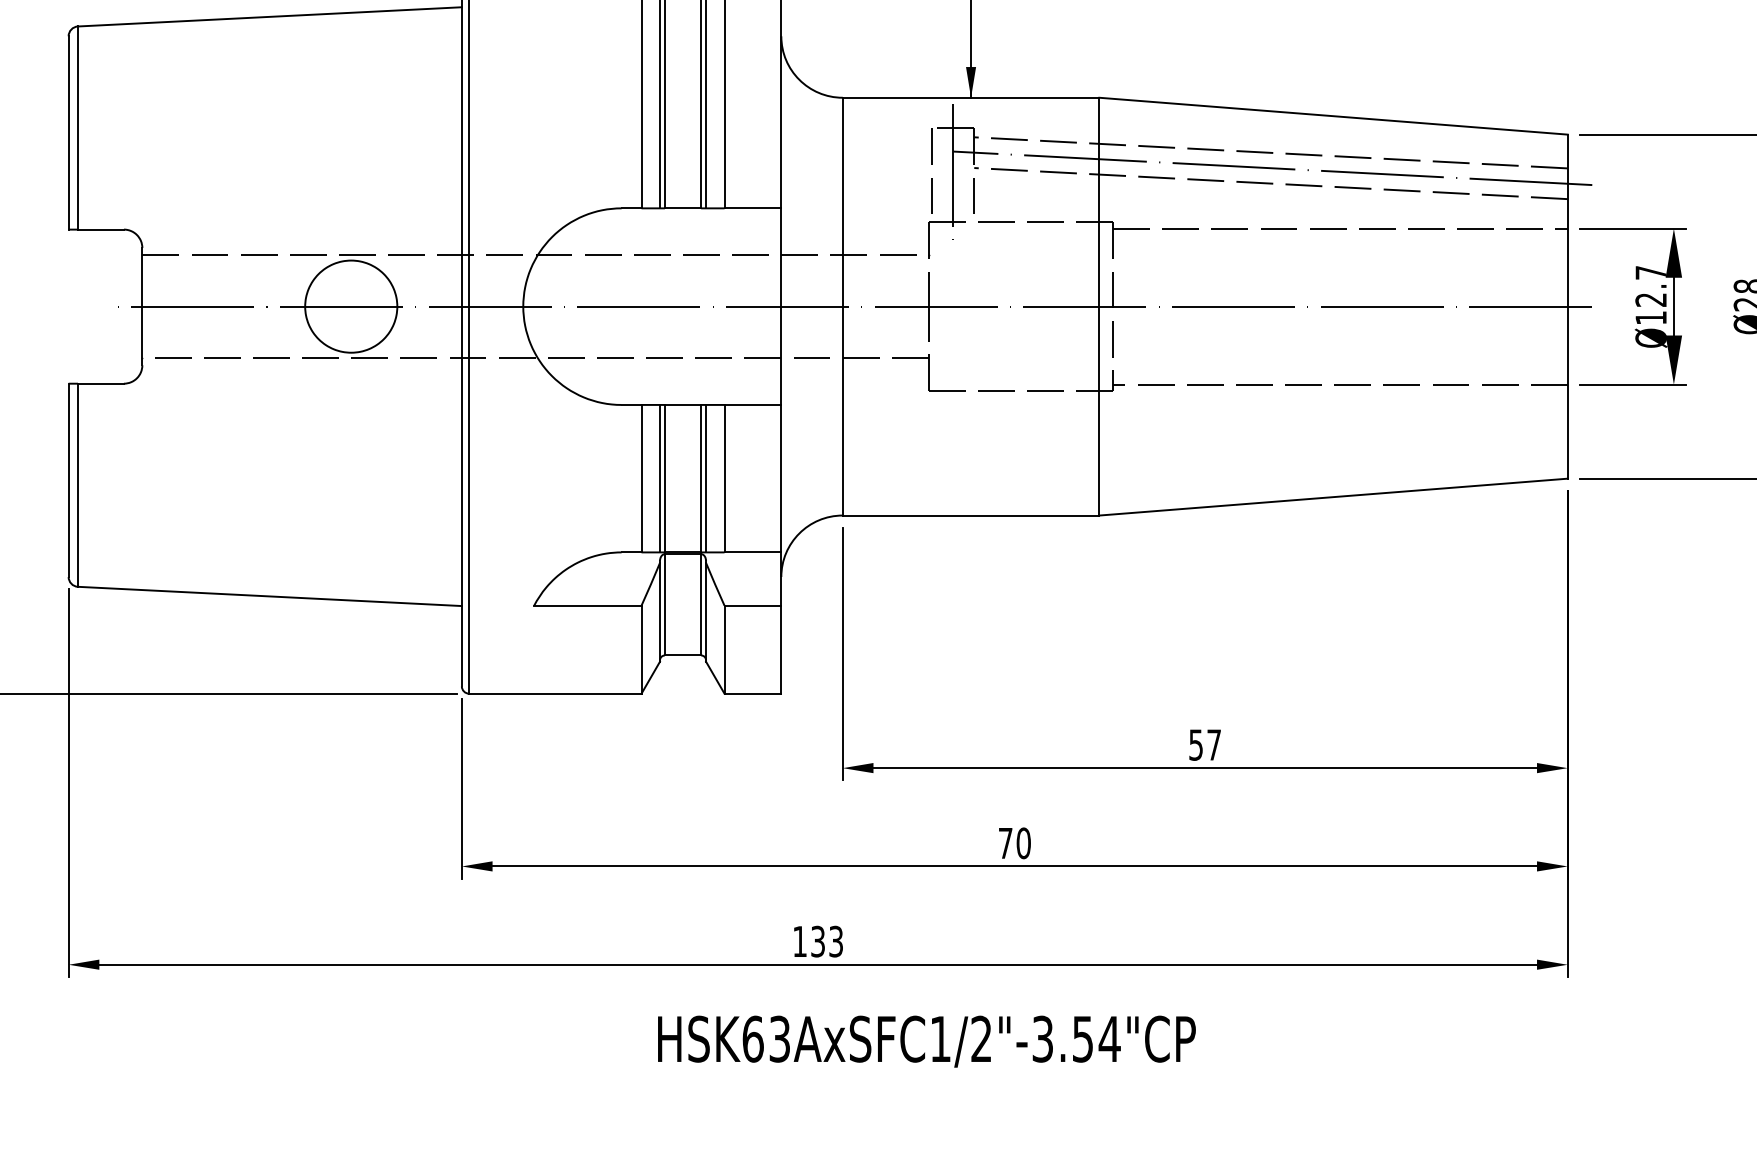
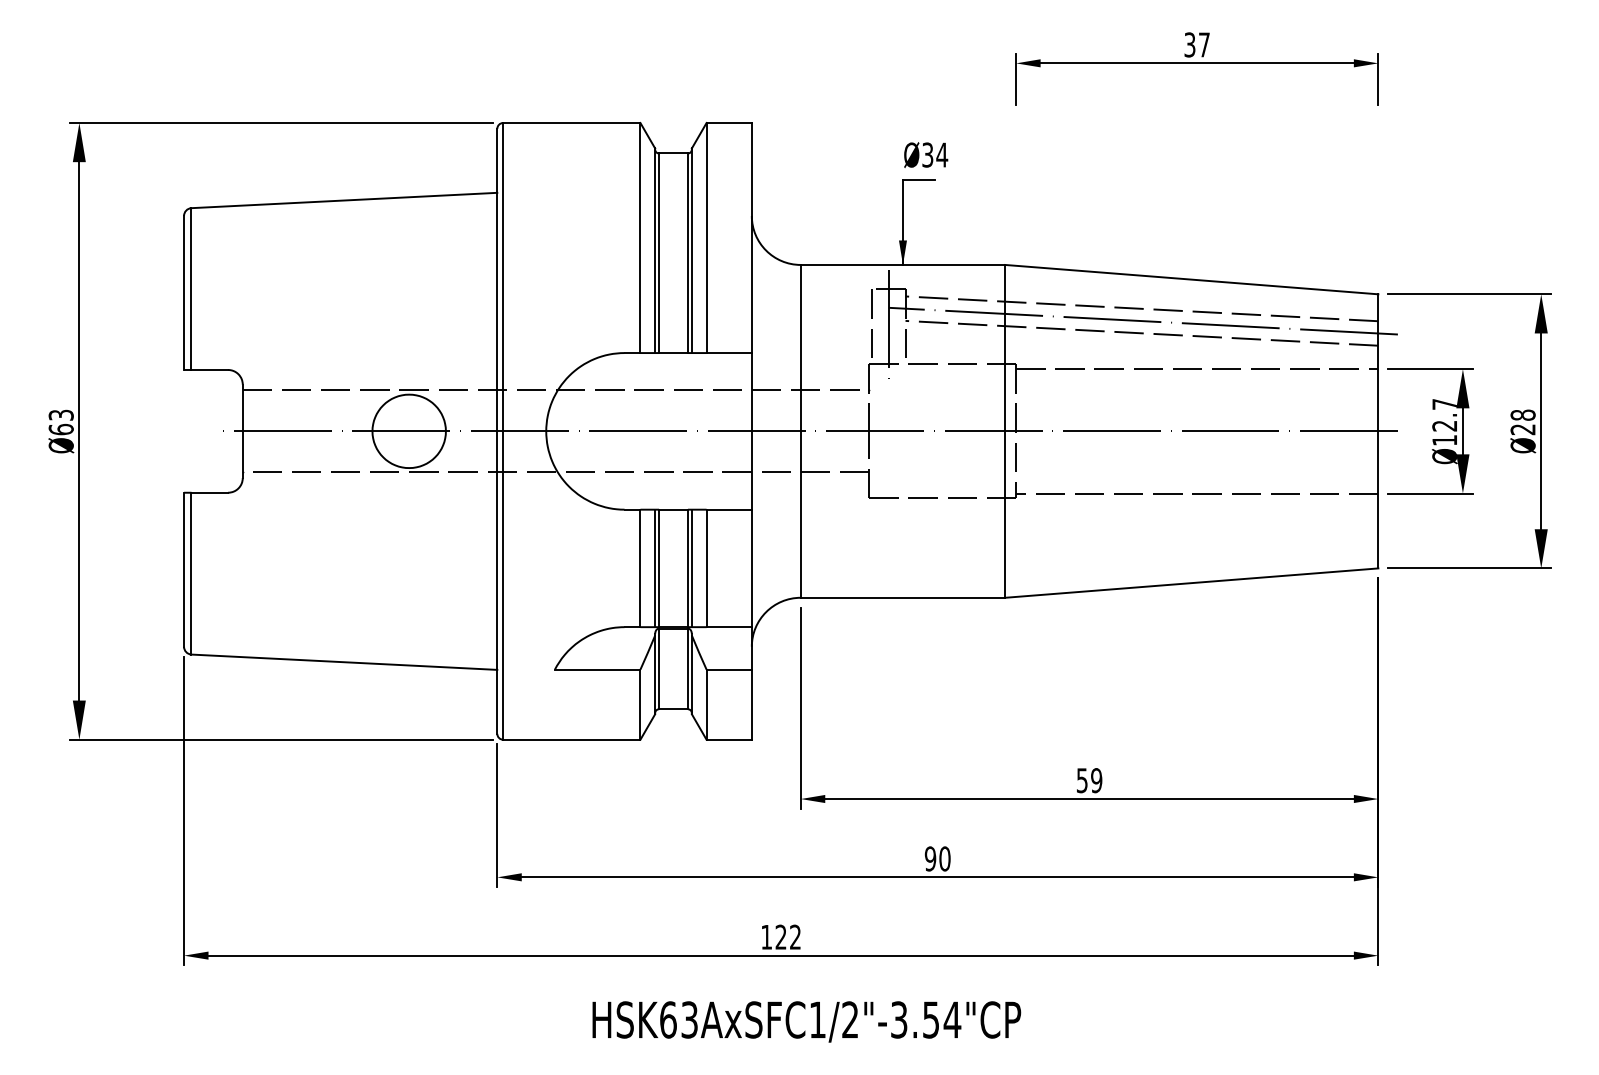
text: (1213, 744) -> (1096, 780), 57 -> 59
text: (1005, 842) -> (930, 858), 70 -> 90
text: (826, 941) -> (787, 937), 133 -> 122
text: (926, 1041) -> (806, 1021), moved

